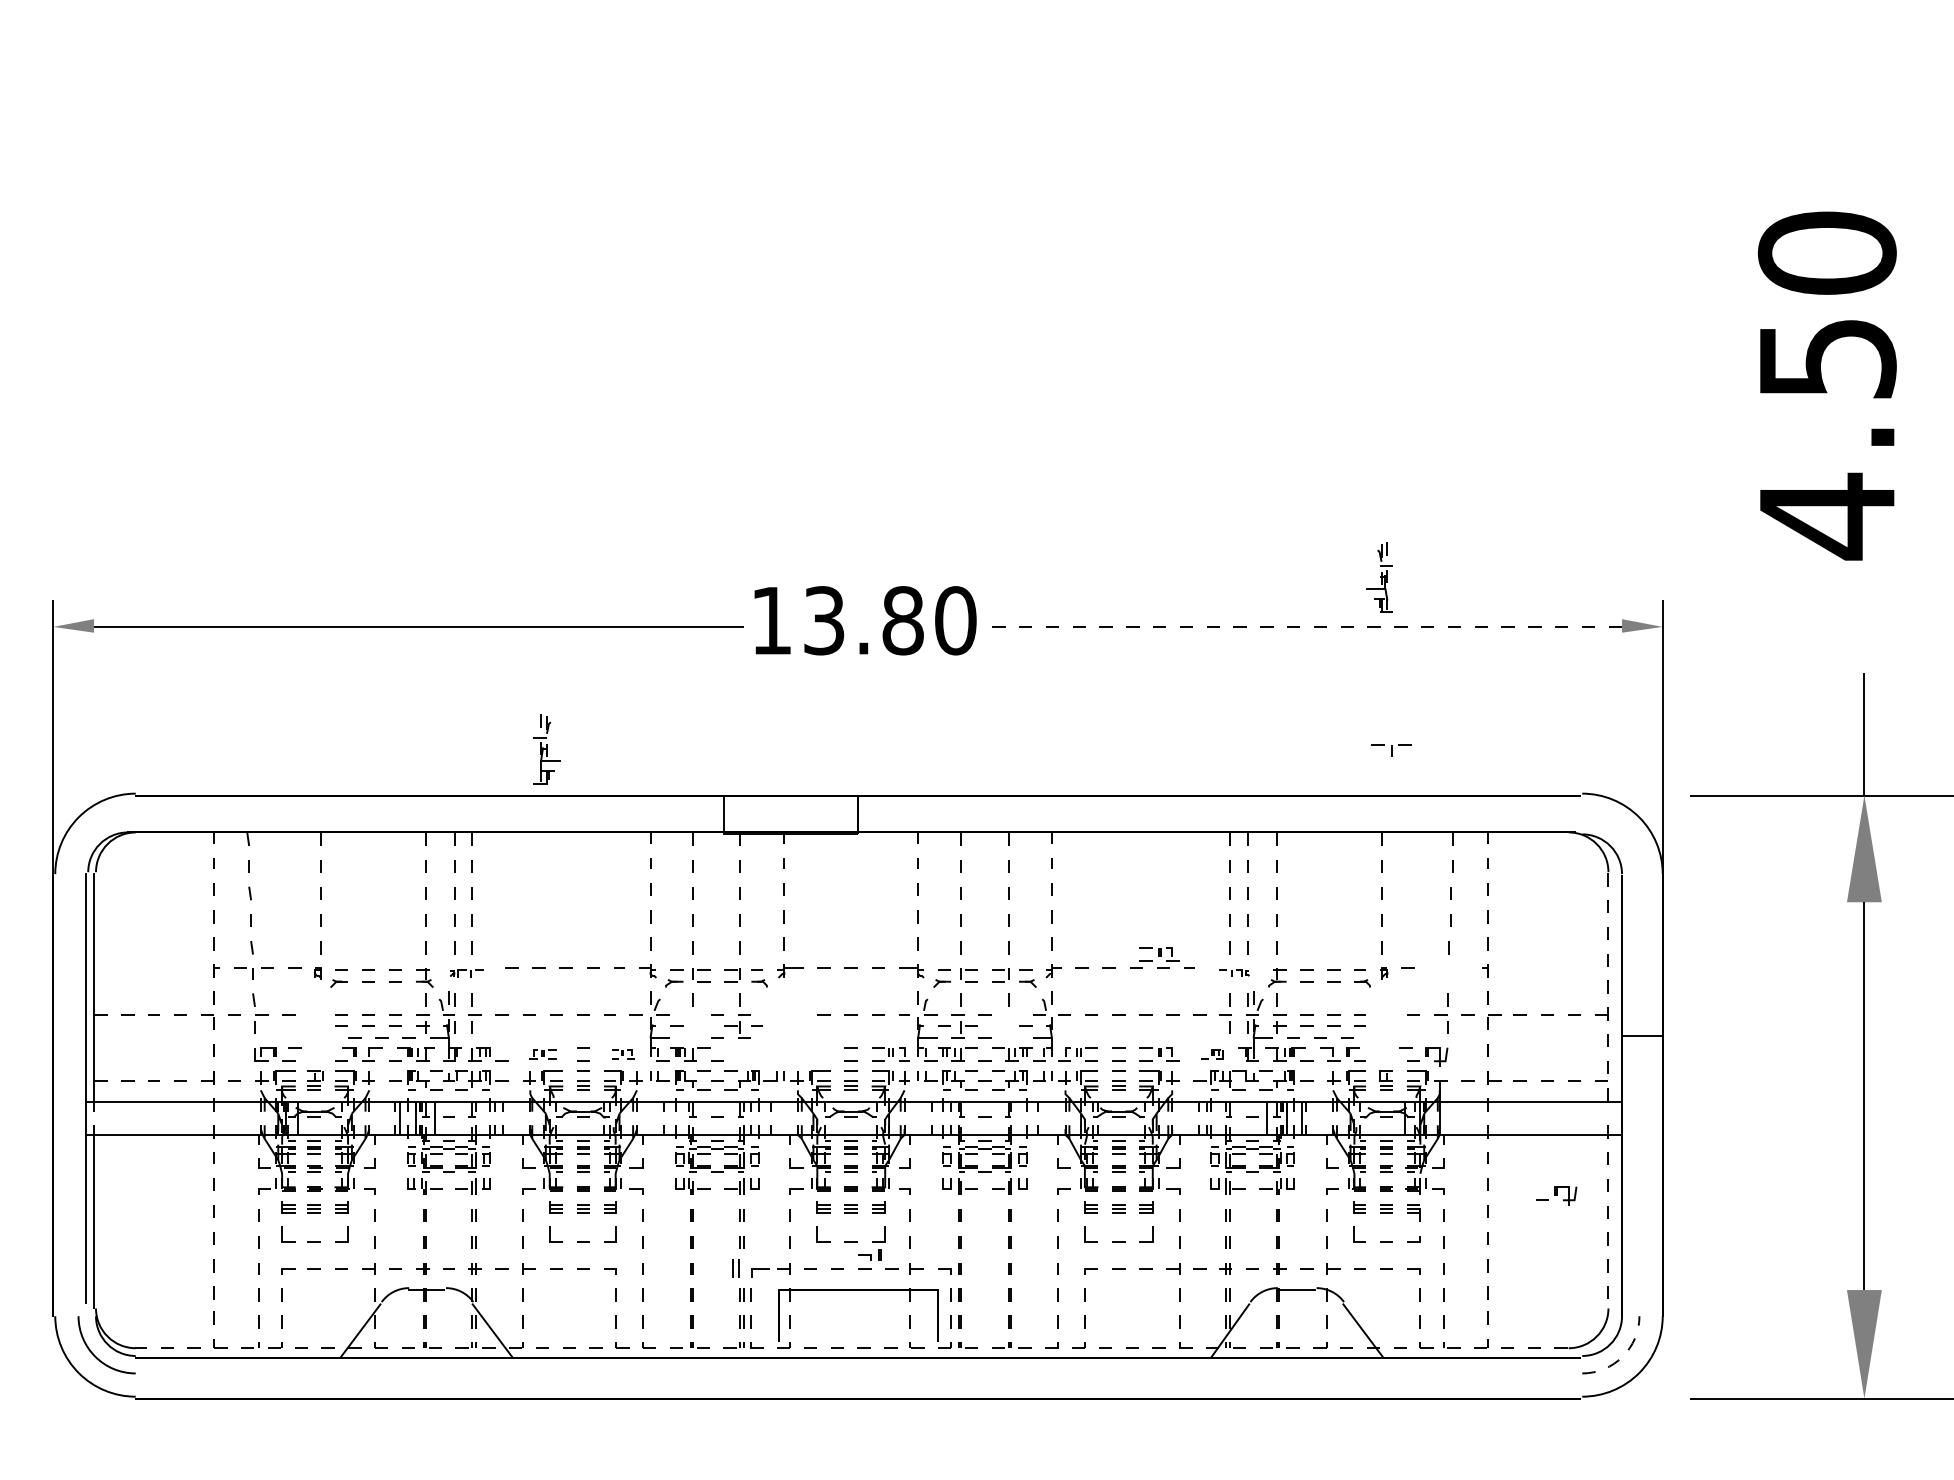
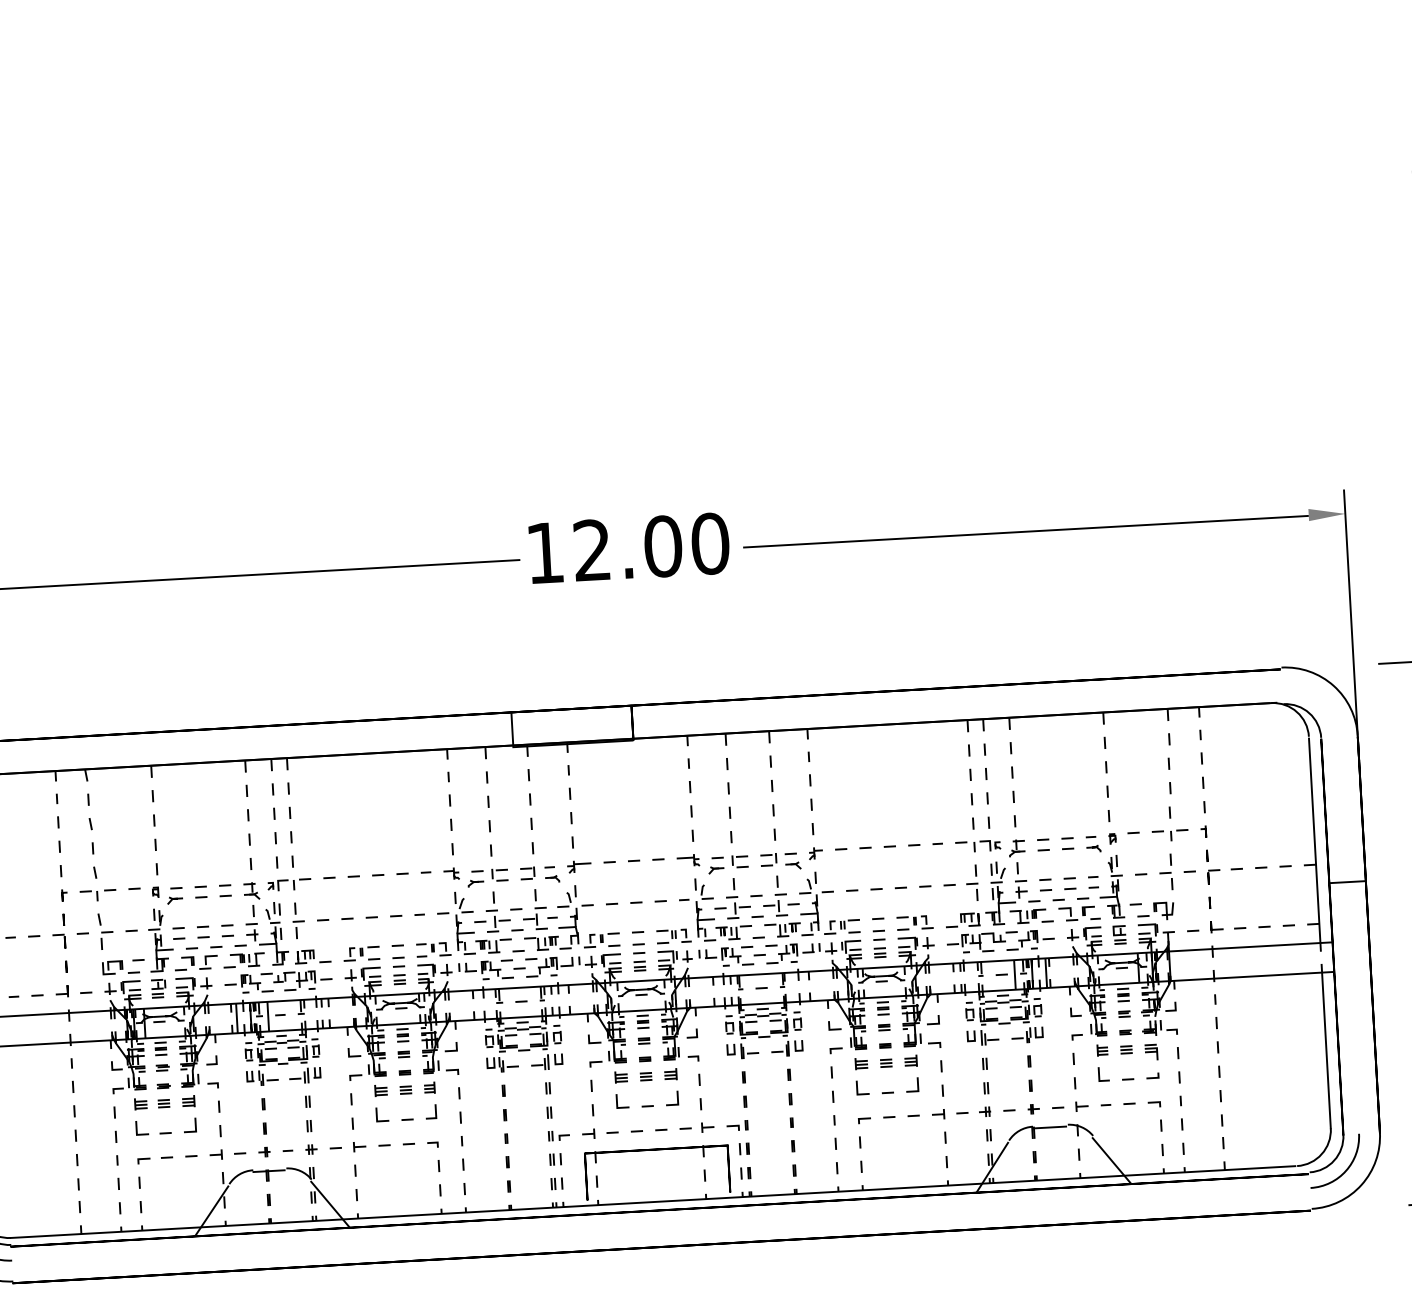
part: (1379, 577) -> (1111, 886), moved
text: (864, 620) -> (628, 548), 13.80 -> 12.00
line: (1306, 626) -> (1025, 531), dashed -> solid
part: (546, 749) -> (160, 939), moved
part: (1391, 750) -> (1170, 835), moved
part: (1159, 954) -> (910, 833), removed
part: (466, 973) -> (288, 885), size x1.43
part: (1234, 973) -> (978, 846), size x1.67
line: (1608, 993) -> (1315, 845), dashed -> solid
part: (697, 1026) -> (498, 920), added
part: (777, 1026) -> (570, 916), added
part: (1005, 1026) -> (775, 905), added
part: (542, 1054) -> (361, 953), size x1.43
part: (623, 1054) -> (433, 949), size x1.67
part: (1212, 1054) -> (962, 920), size x1.67
part: (1556, 1195) -> (1278, 1029), removed
line: (1608, 1216) -> (1326, 1045), dashed -> solid
part: (869, 1254) -> (664, 1117), removed
part: (750, 1268) -> (558, 1135), size x0.62
line: (850, 1348) -> (652, 1202), dashed -> solid
arc: (1622, 1356) -> (1345, 1170), dashed -> solid

